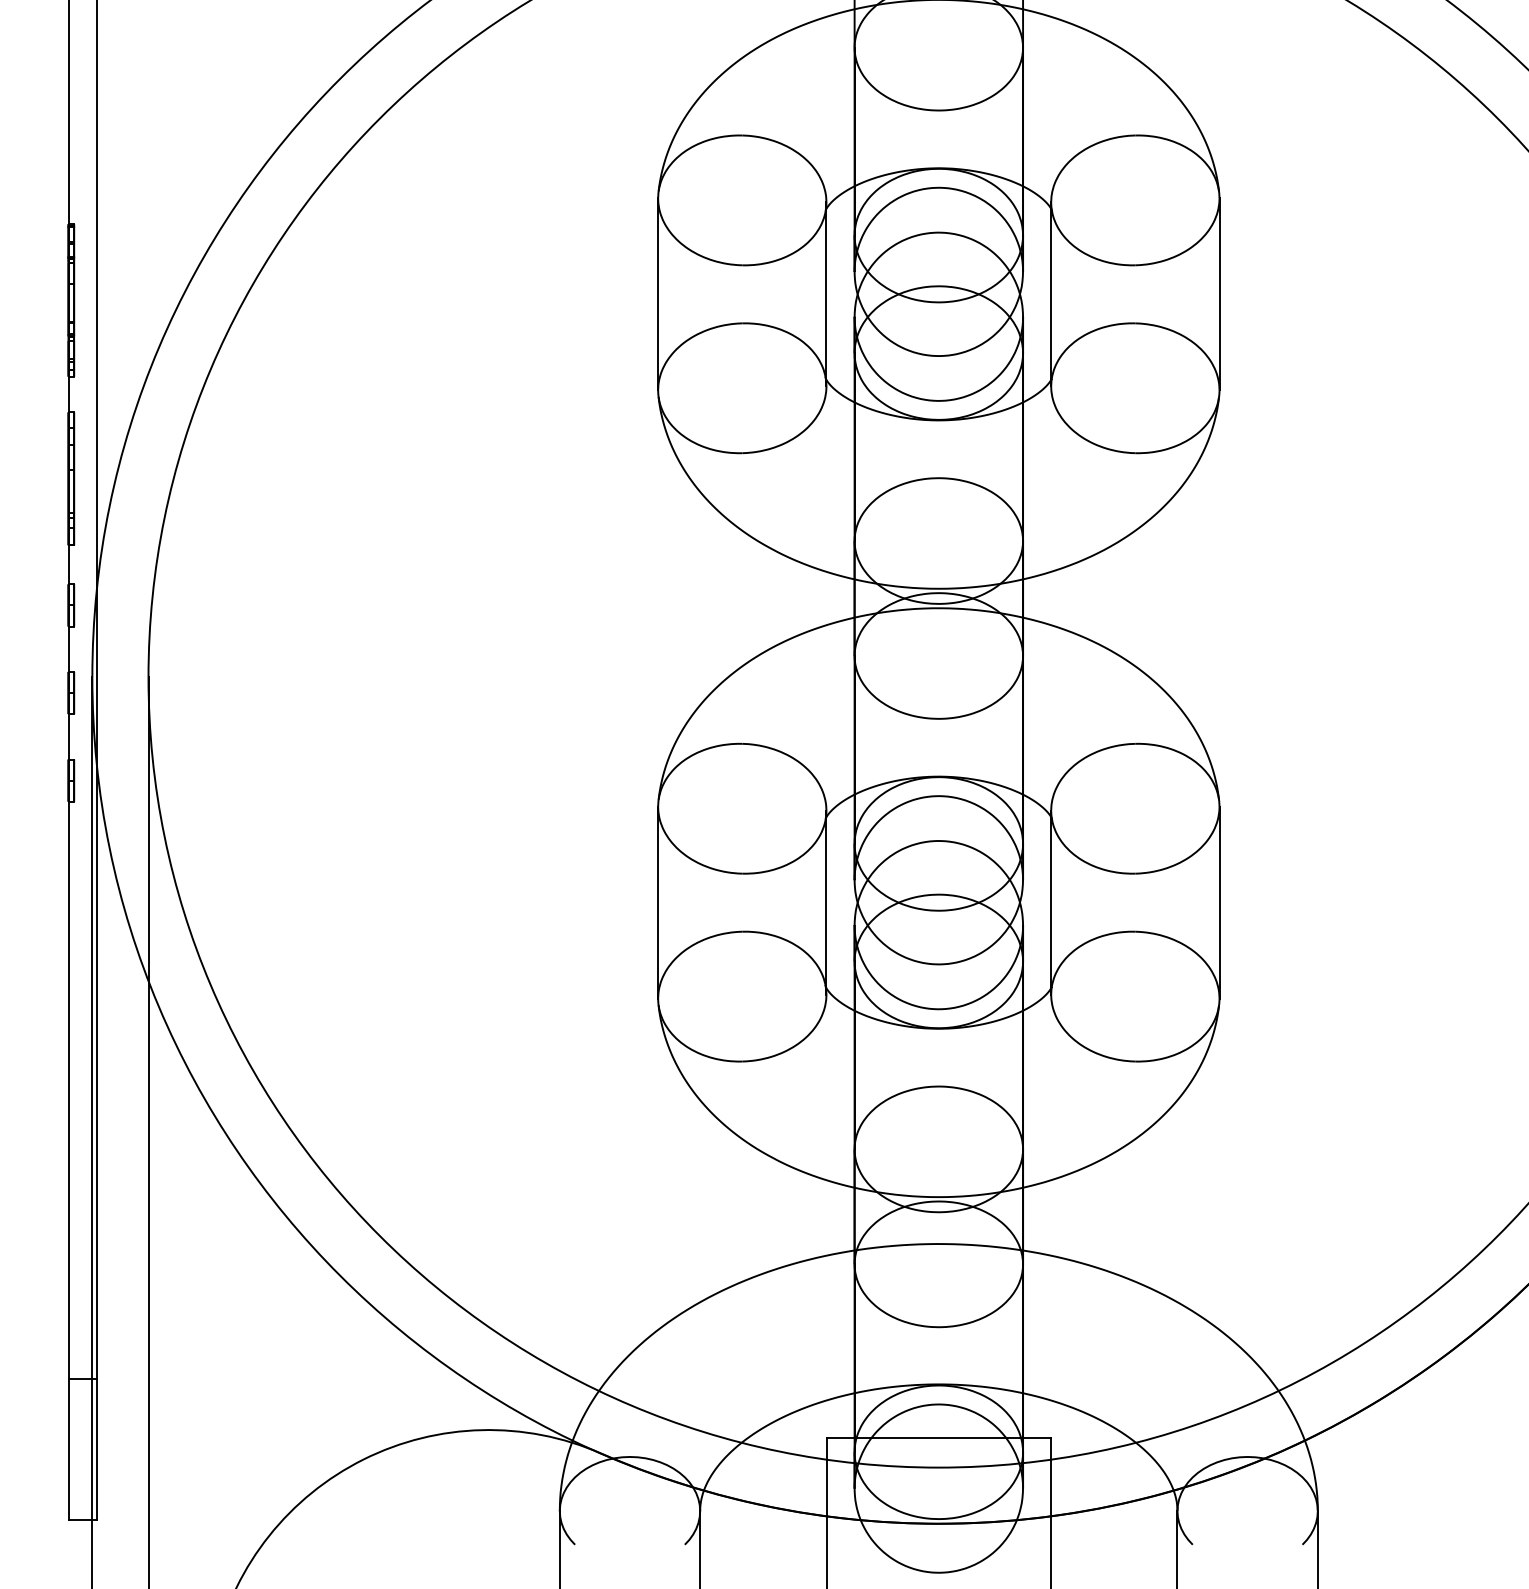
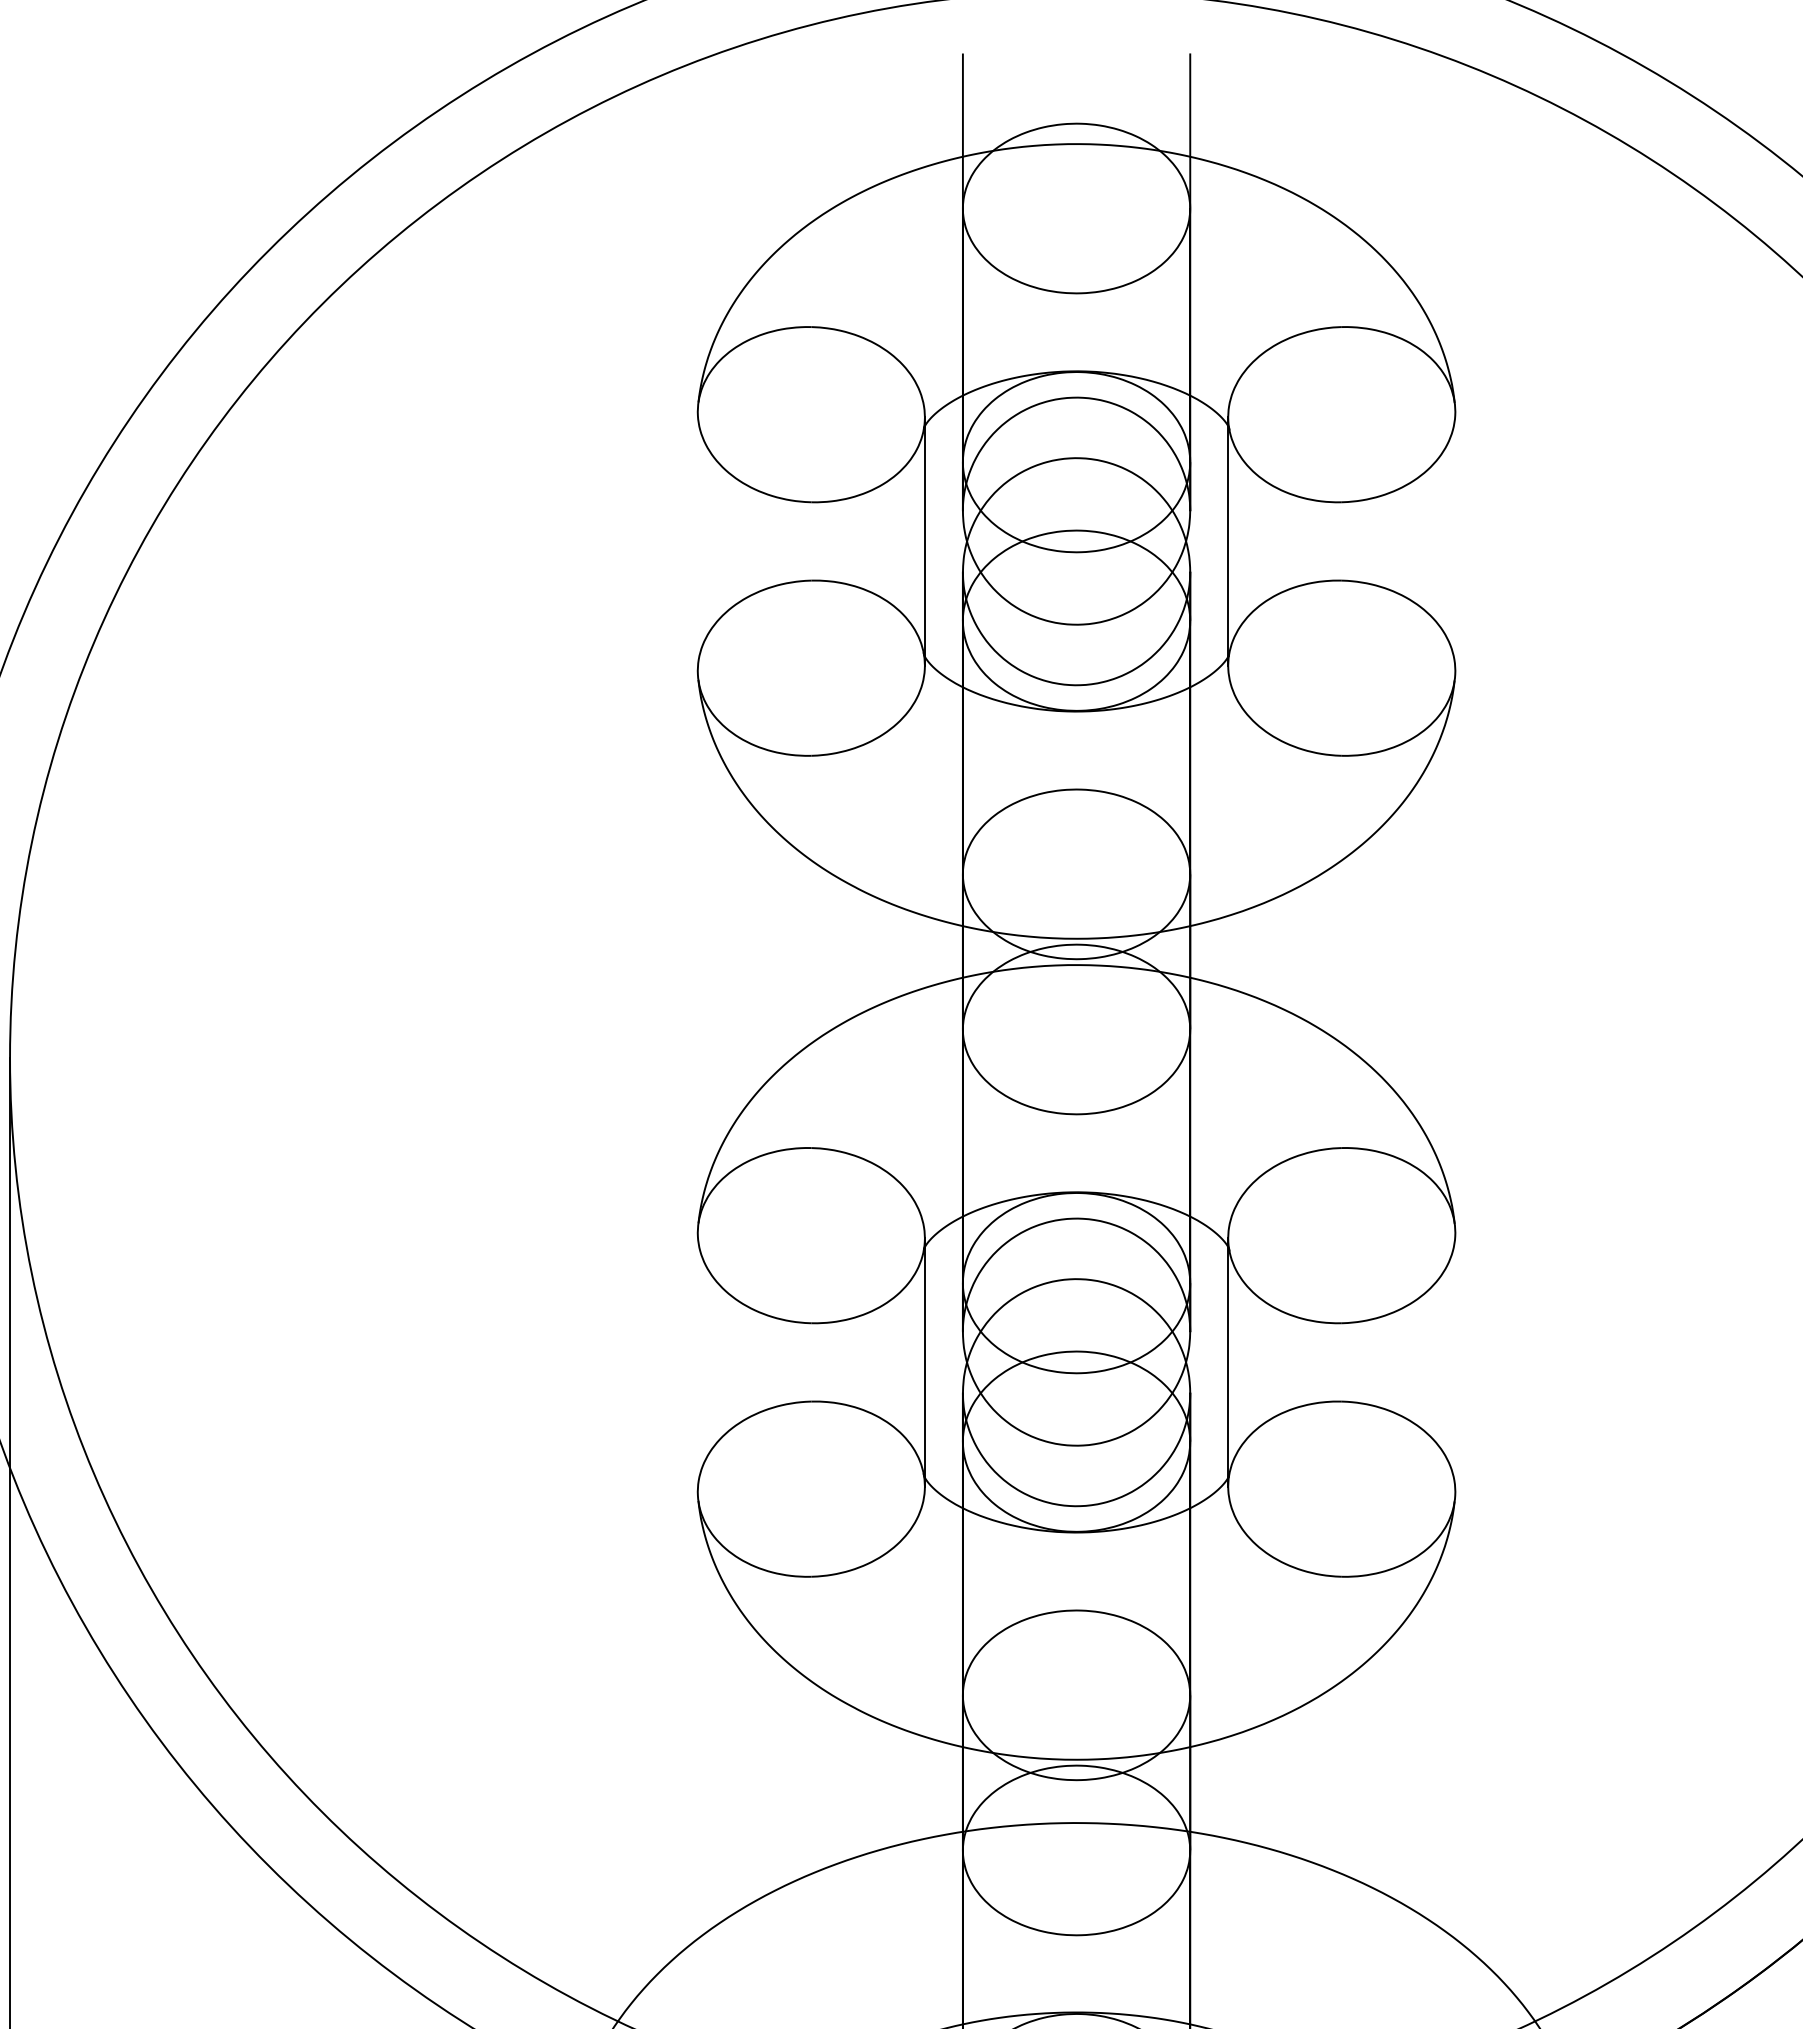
line: (658, 294) -> (698, 541), removed
line: (1219, 294) -> (1455, 541), removed
line: (658, 902) -> (698, 1362), removed
line: (1219, 902) -> (1455, 1362), removed

